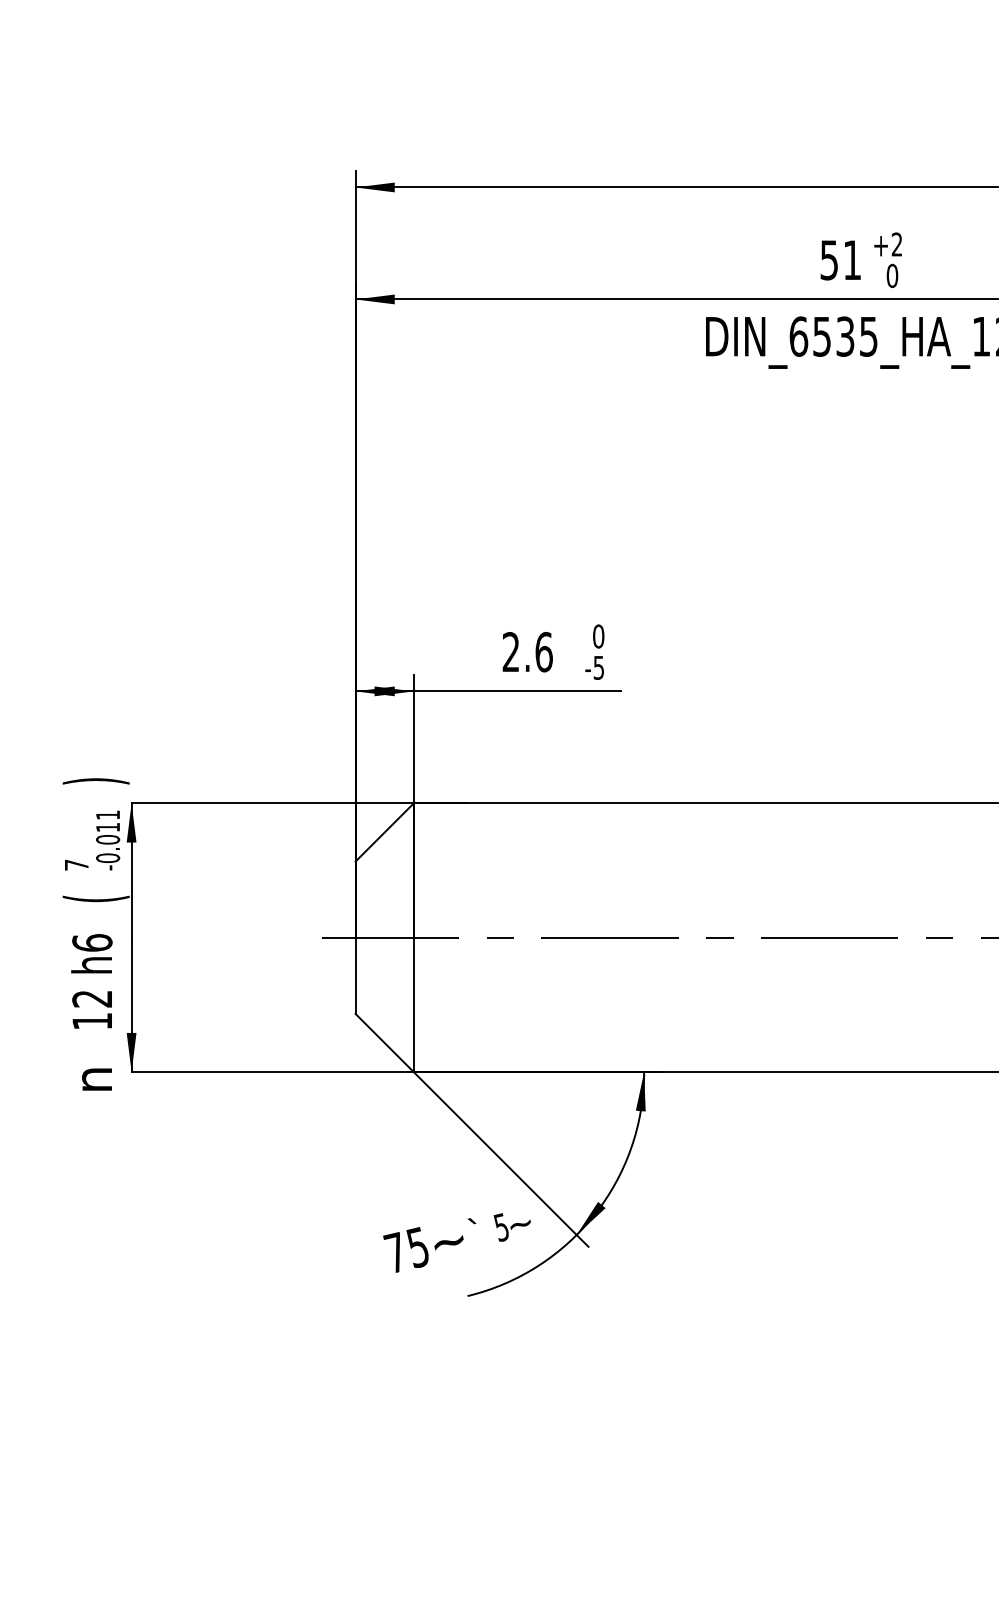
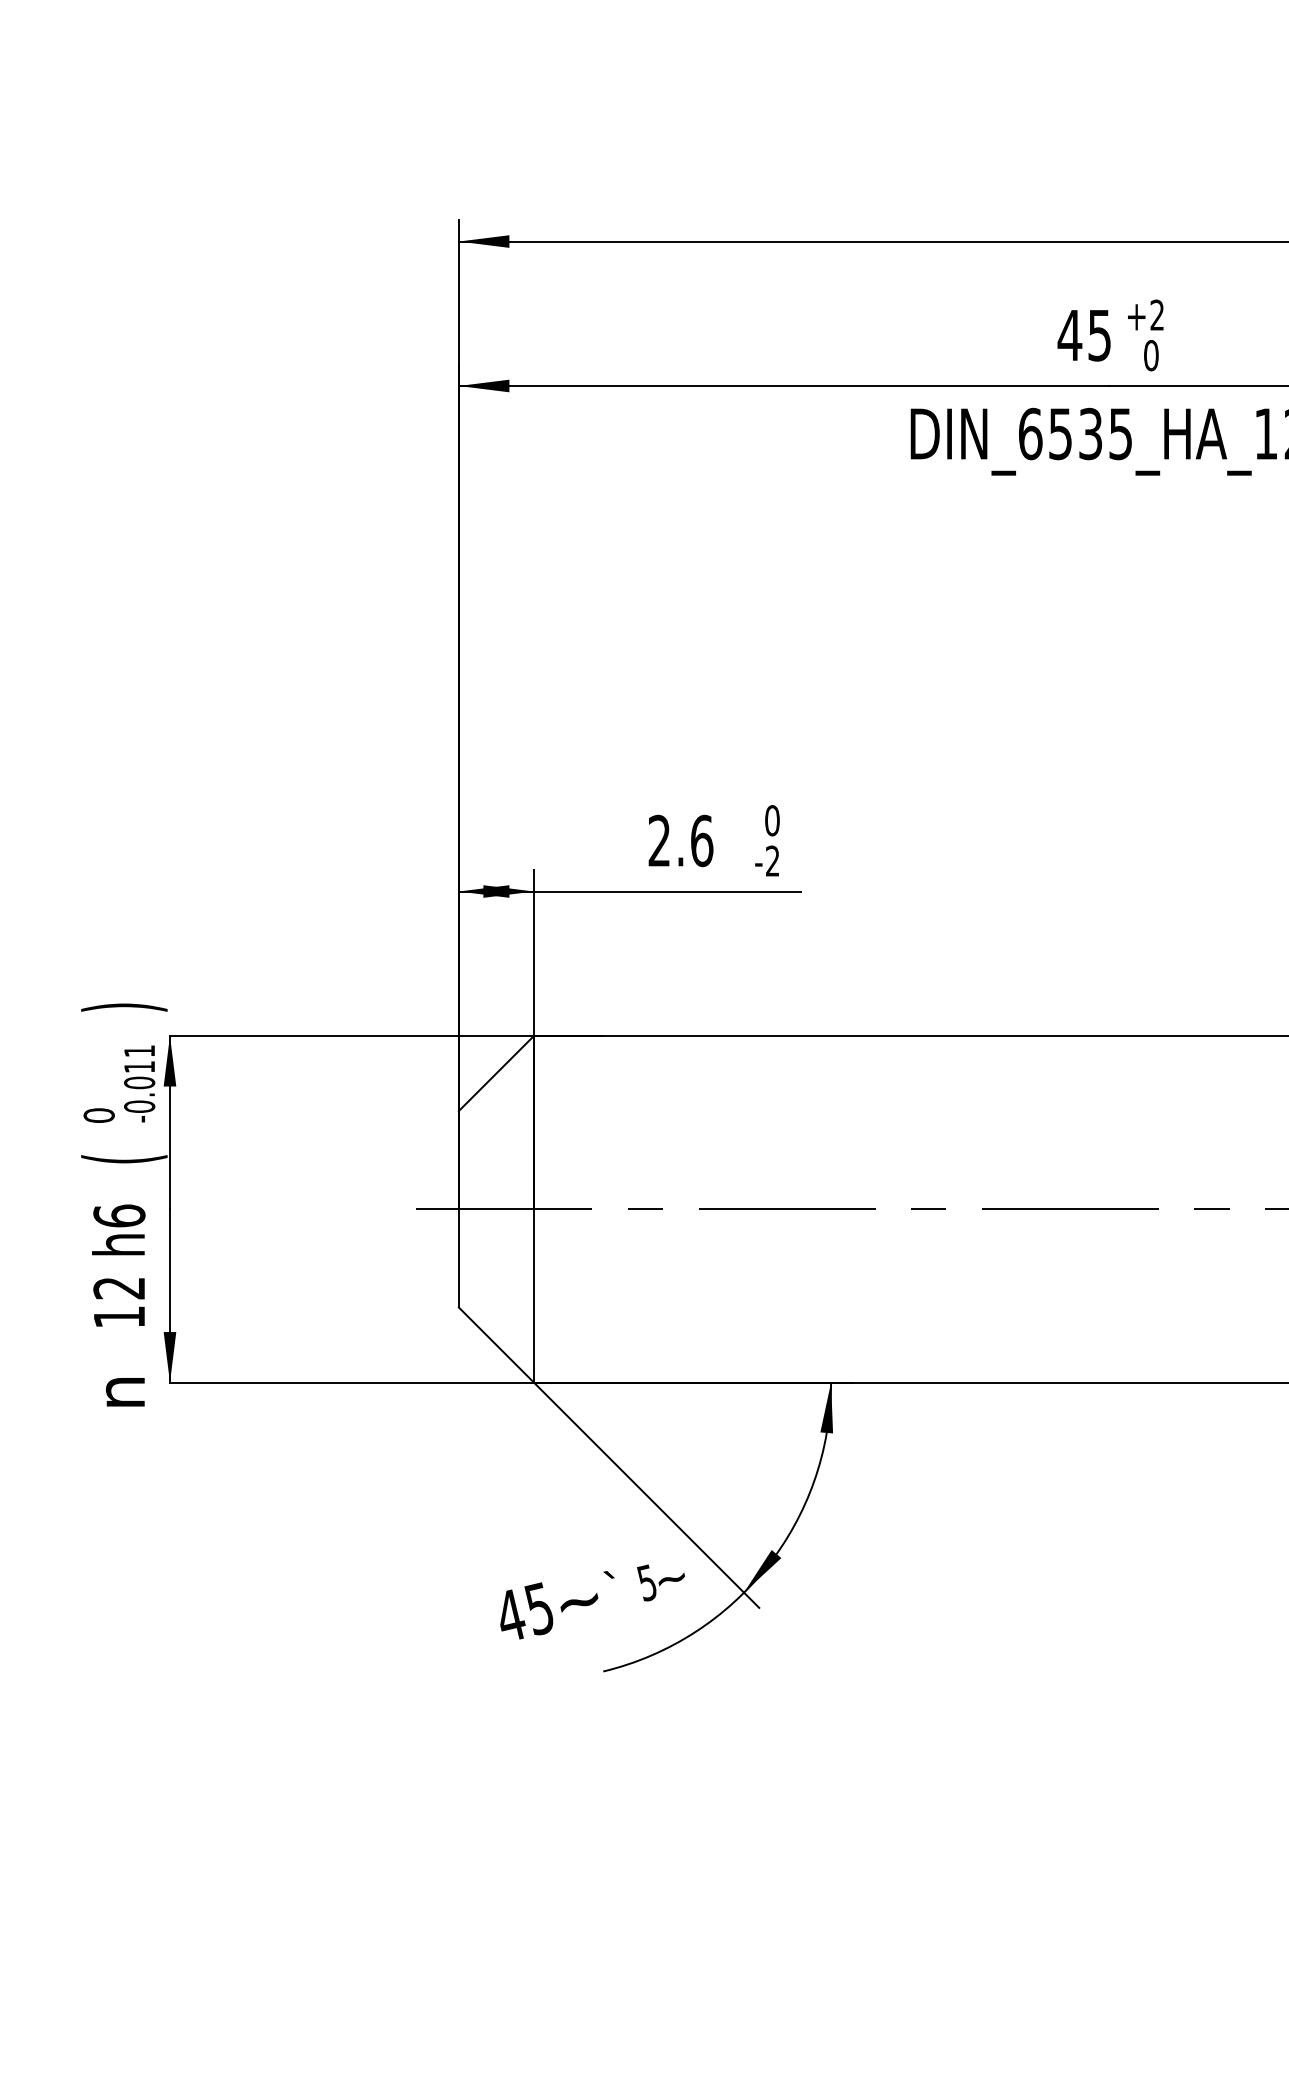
text: (839, 260) -> (1083, 335), 51 -> 45
text: (598, 667) -> (772, 860), -5 -> -2
text: (76, 865) -> (98, 1115), 7 -> 0
text: (394, 1251) -> (509, 1614), 75 -> 45

